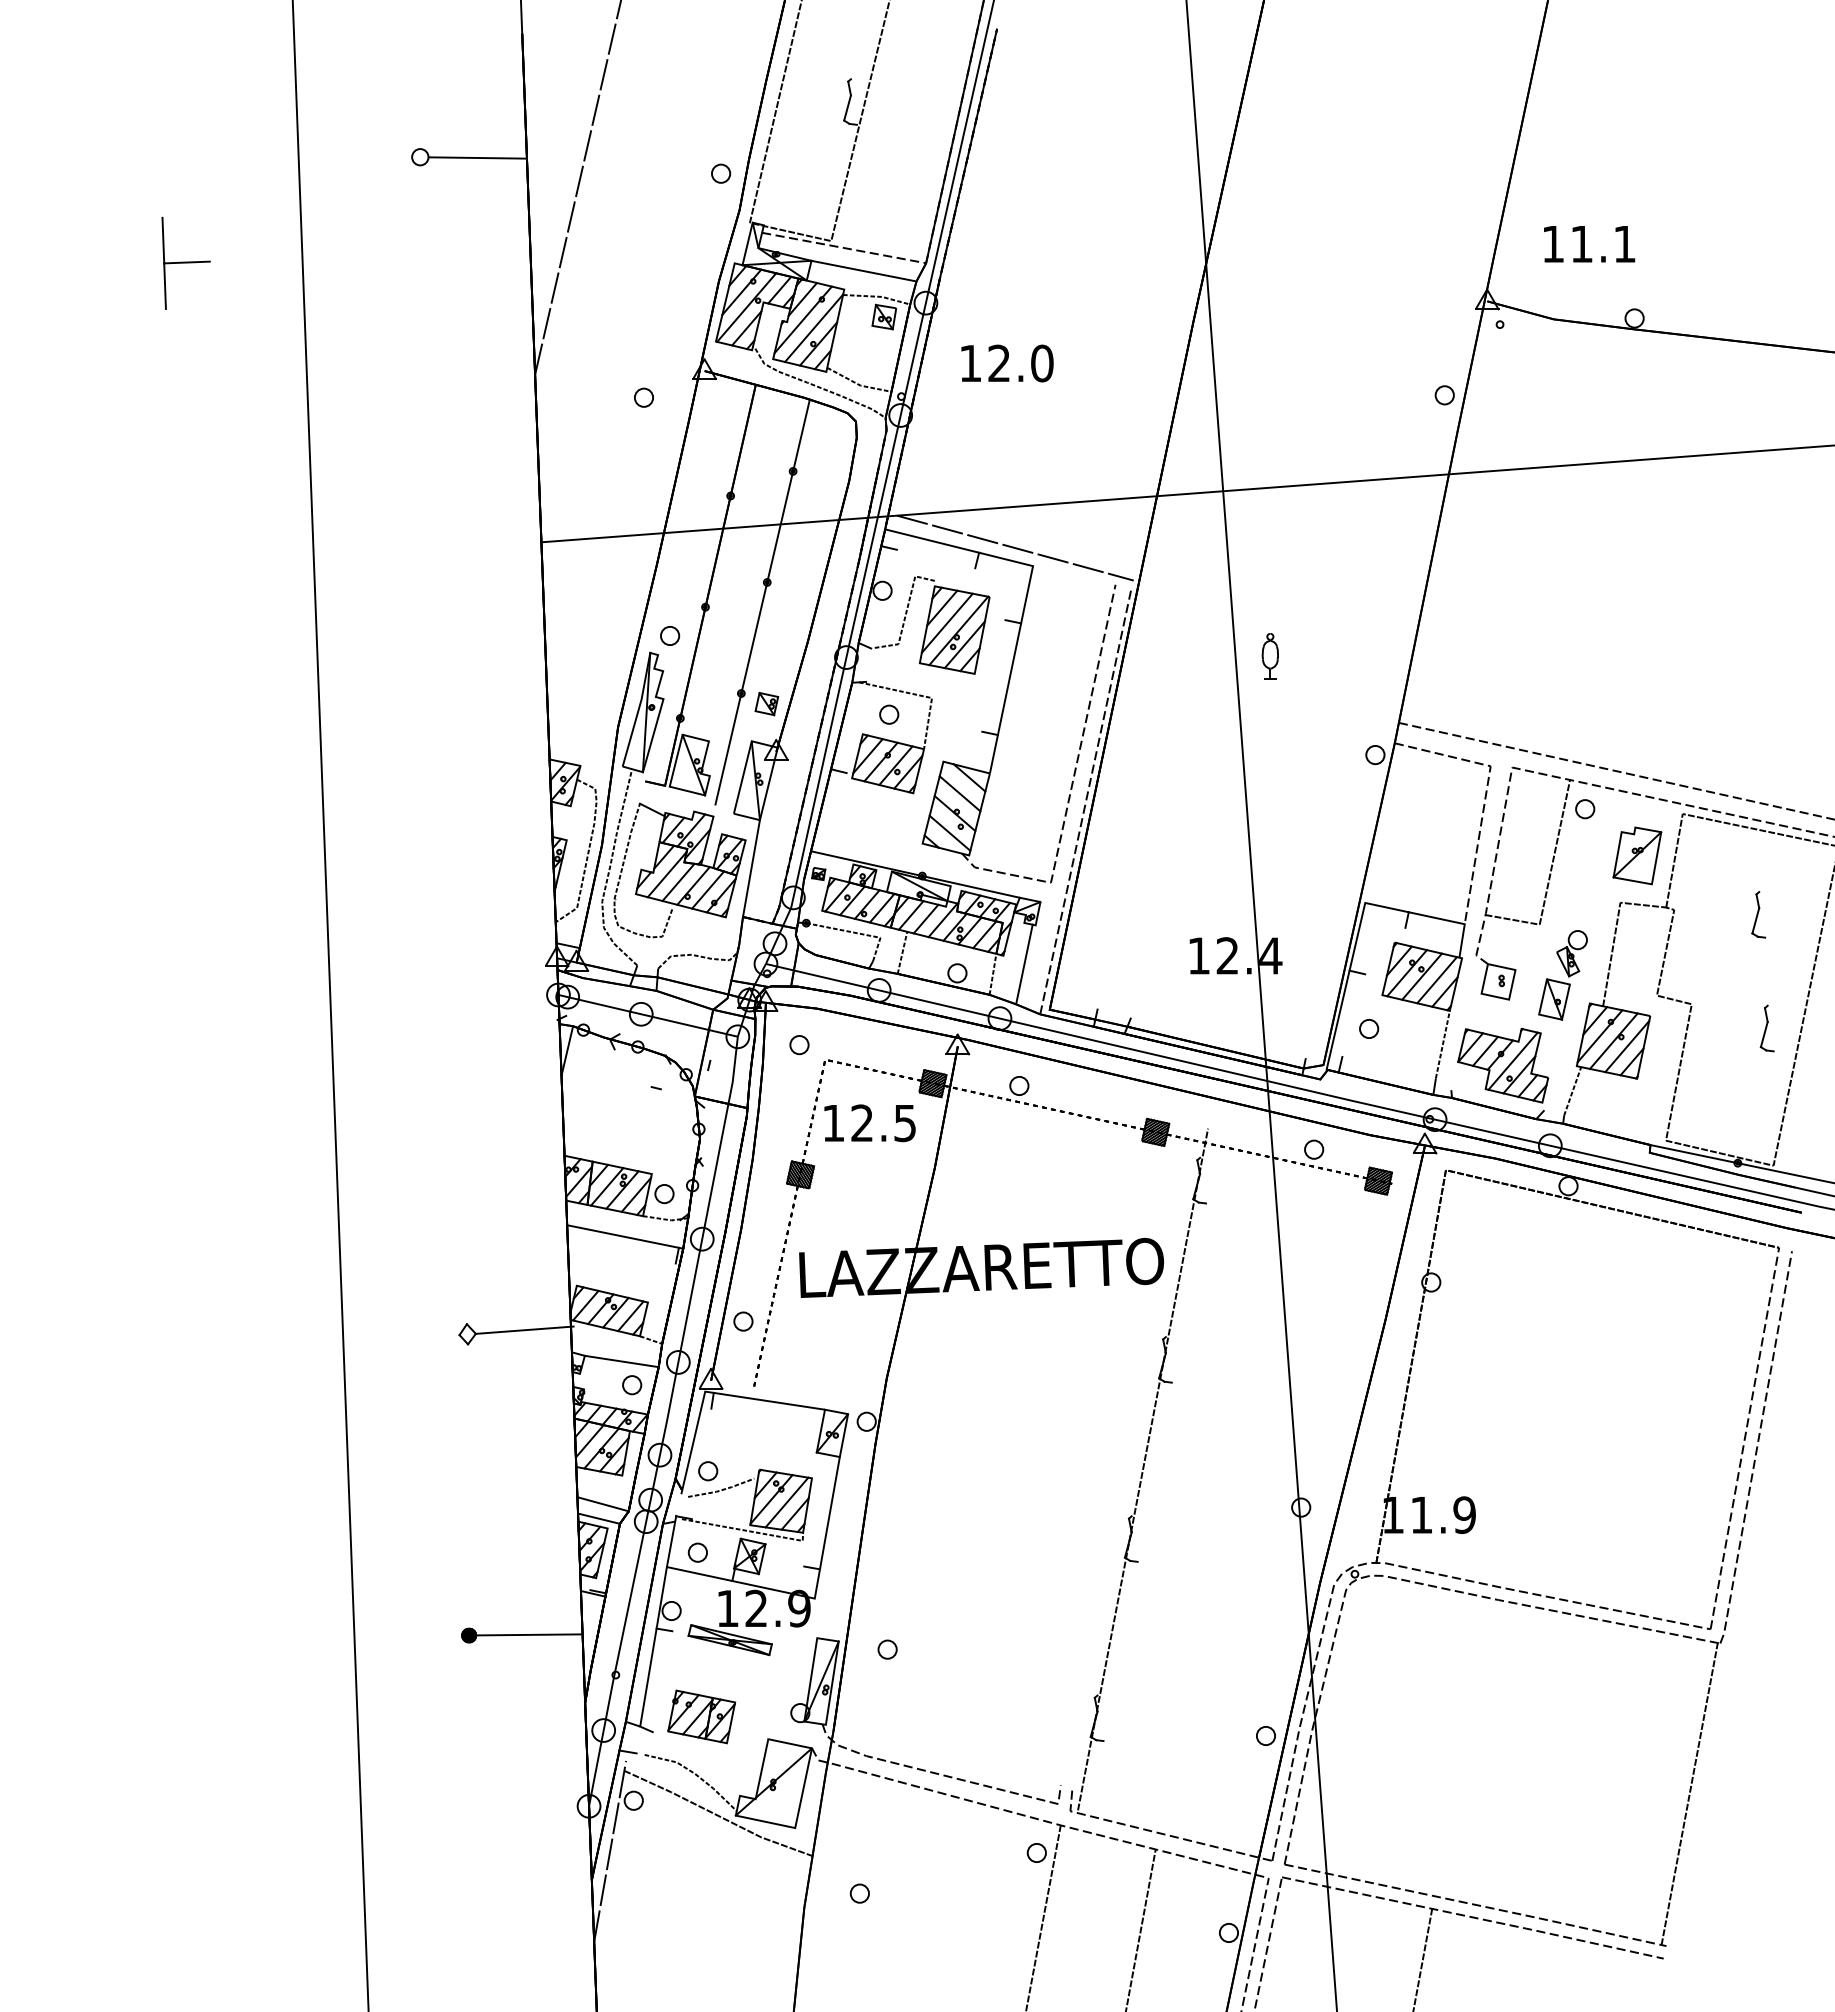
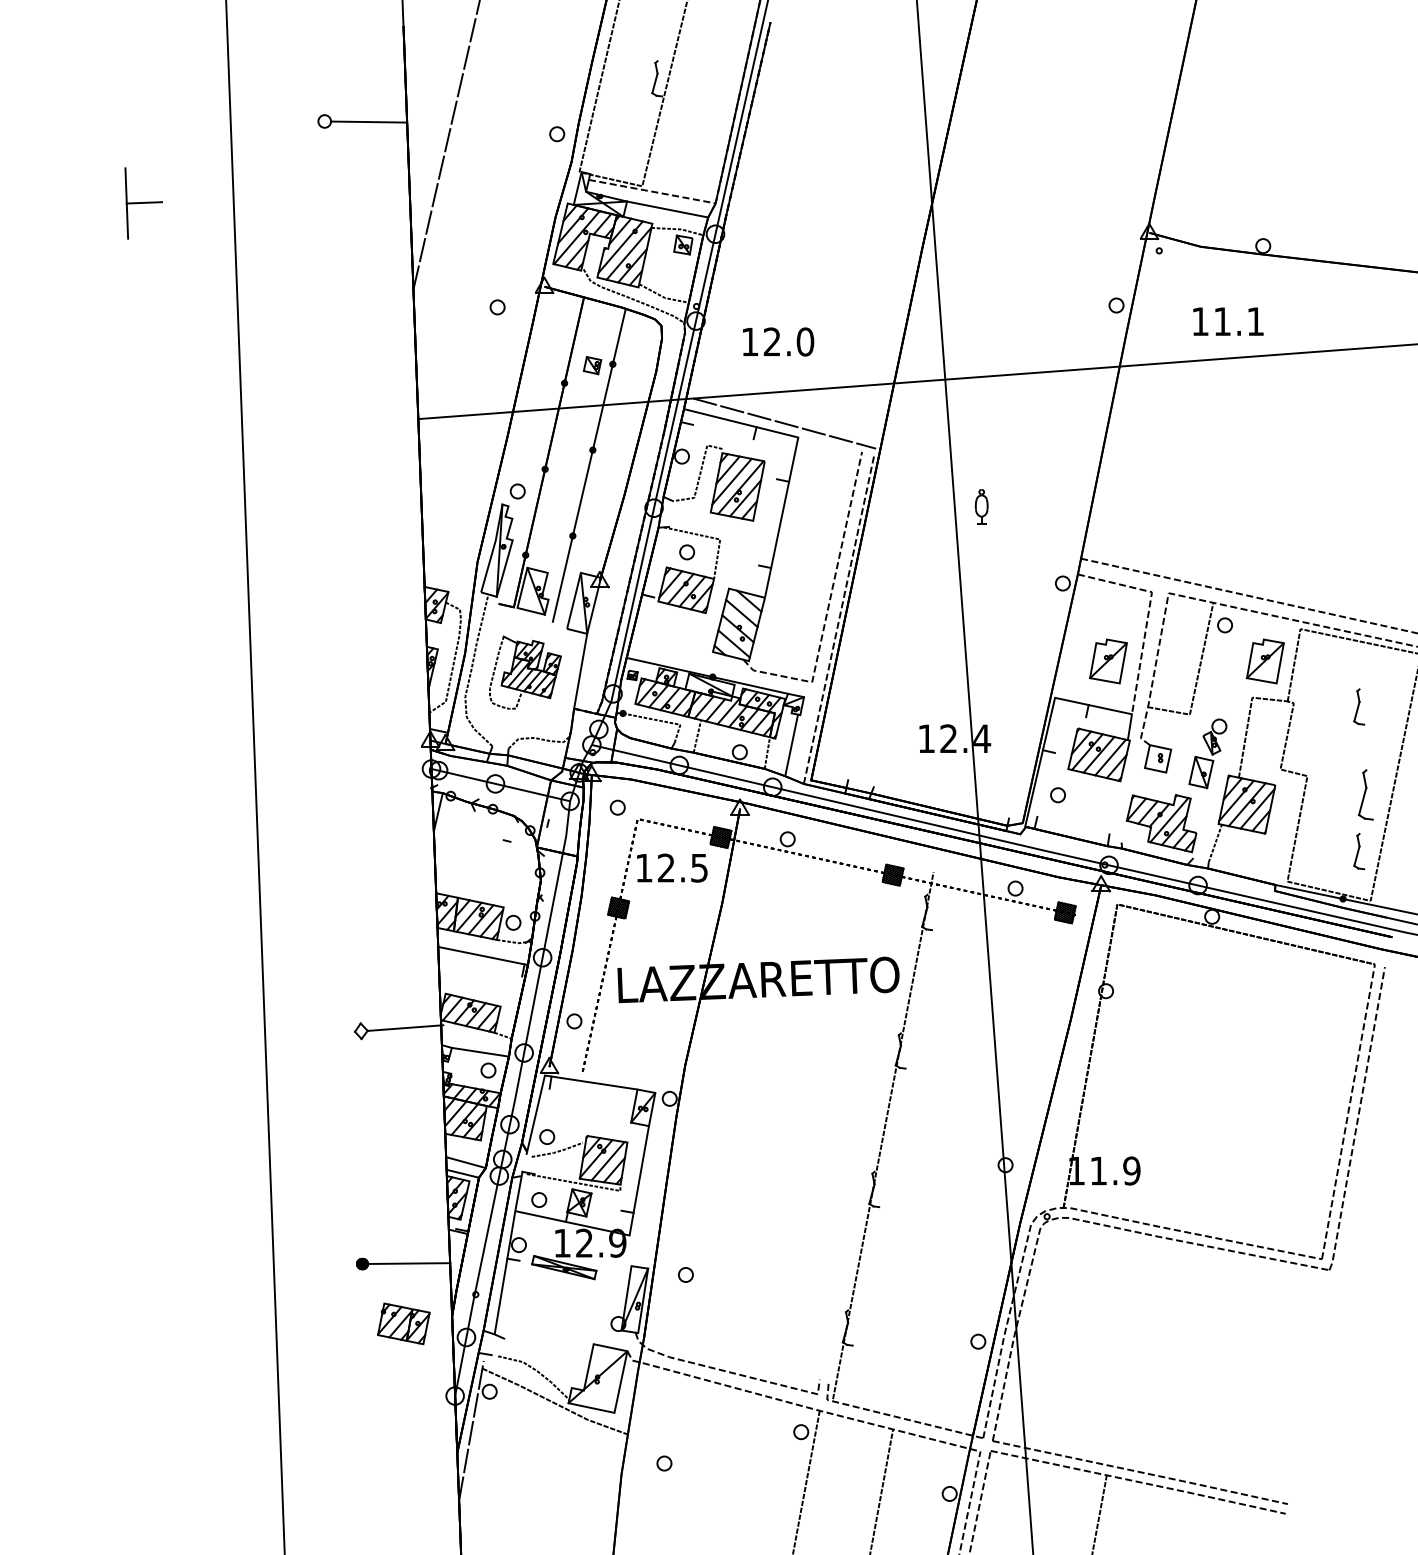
text: (1589, 244) -> (1228, 321), moved
text: (1007, 363) -> (778, 341), moved
part: (766, 703) -> (592, 365), moved
part: (1434, 855) -> (1108, 661), added
part: (679, 870) -> (525, 672), size x0.7
part: (1766, 1028) -> (1365, 794), size x1.4
line: (1442, 1044) -> (1114, 807), removed
part: (1758, 1101) -> (1359, 851), added
part: (701, 1716) -> (403, 1323), moved
line: (1689, 1794) -> (1305, 1386), removed

